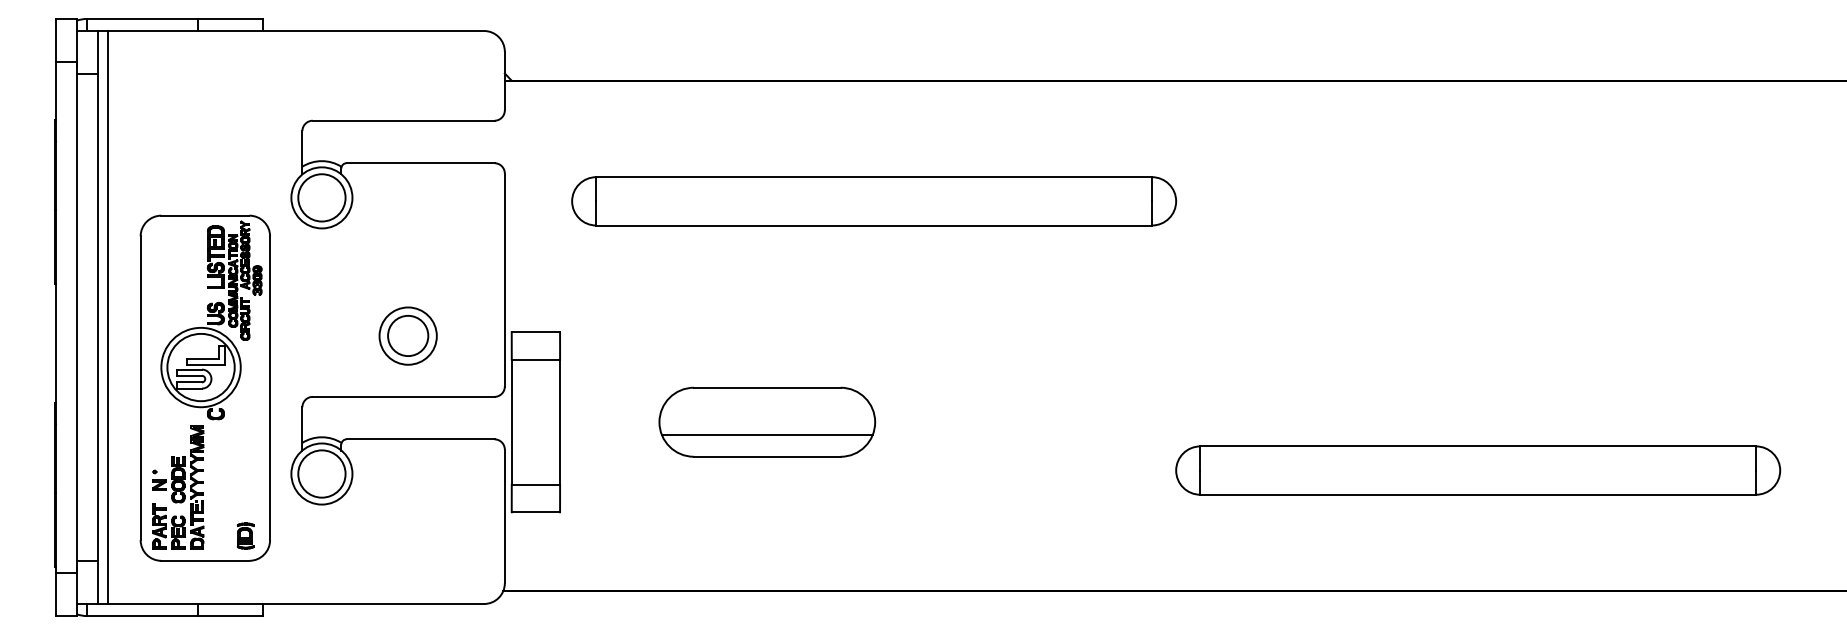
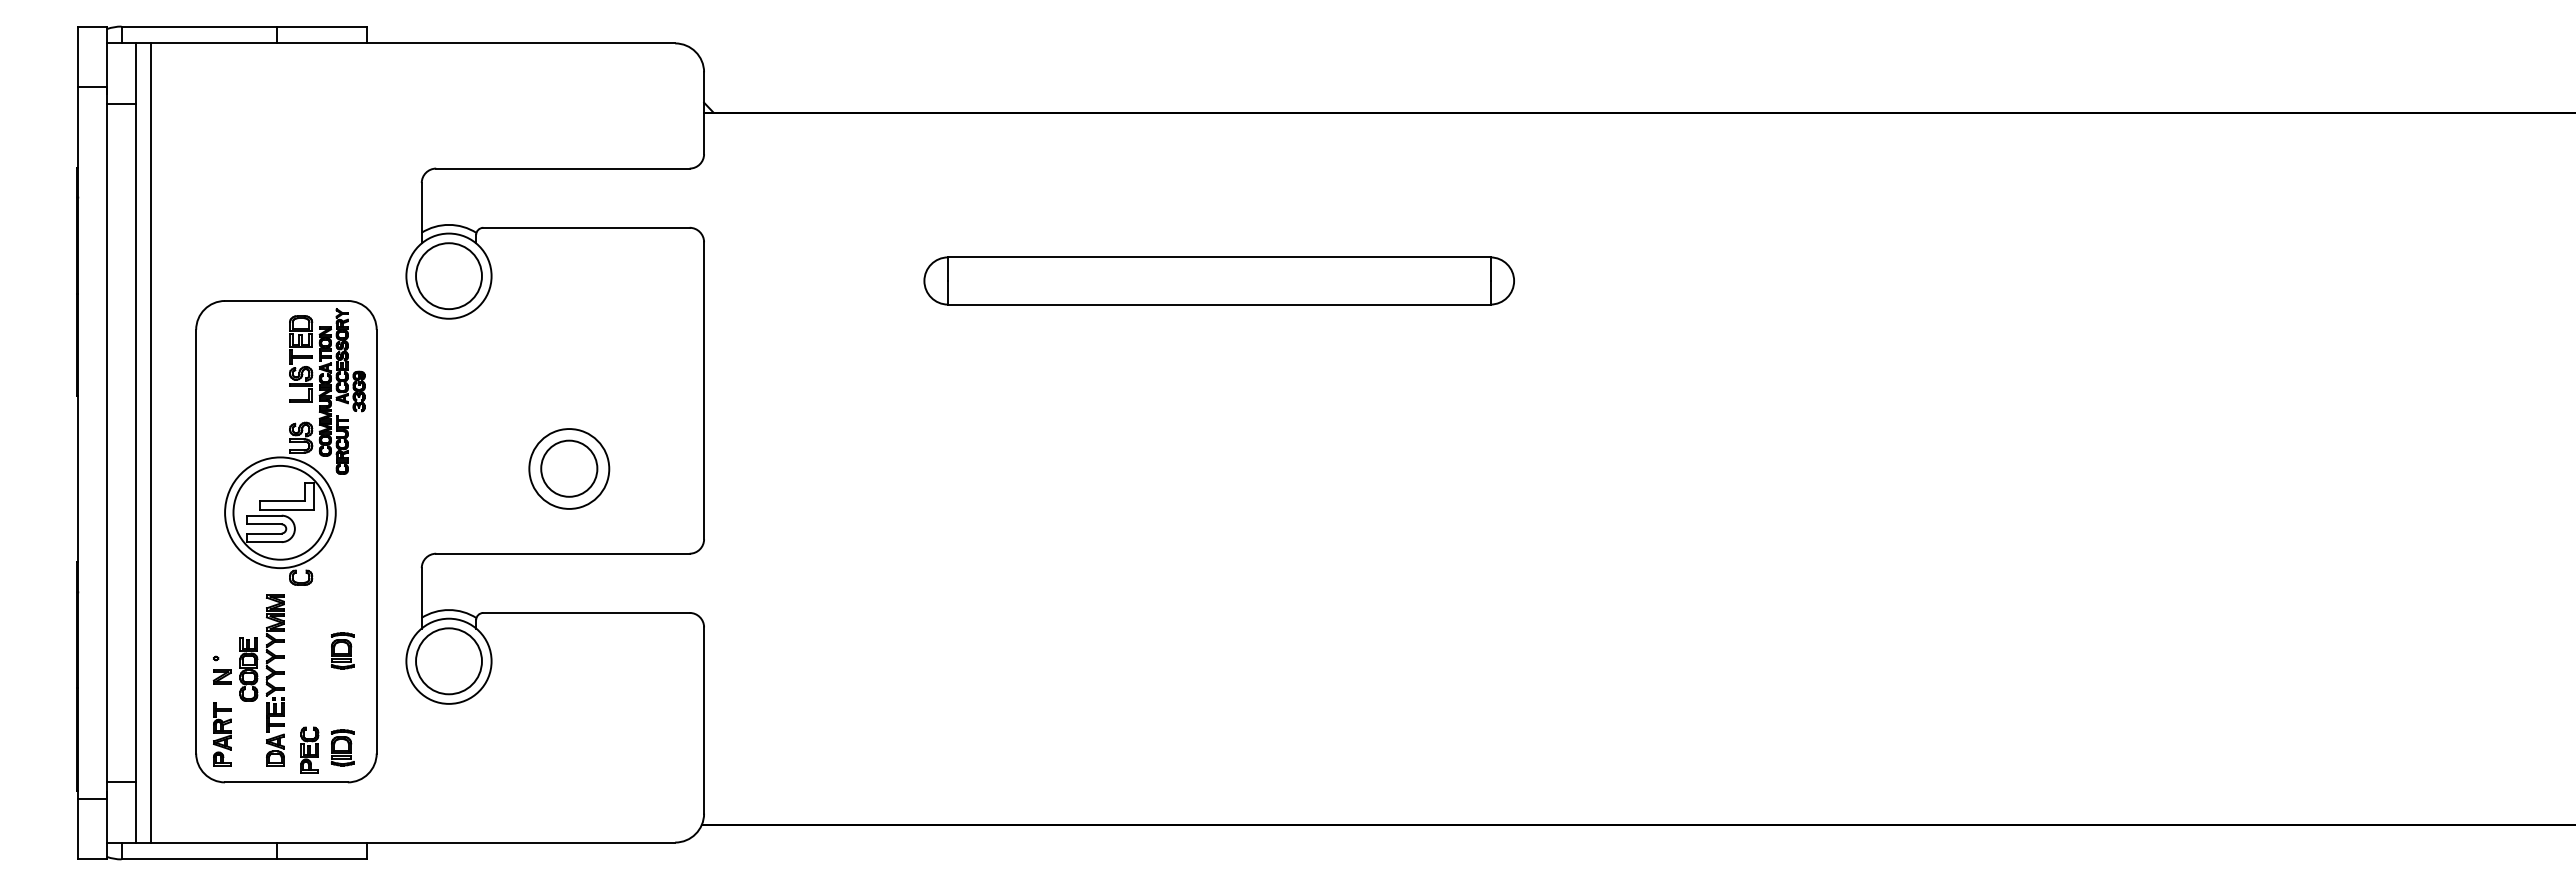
part: (874, 200) -> (1219, 280), size x0.7
part: (535, 421) -> (747, 588), removed
part: (766, 422) -> (1069, 589), removed
part: (245, 466) -> (342, 650), added
part: (1478, 470) -> (2061, 656), removed
part: (178, 532) -> (309, 749), moved

